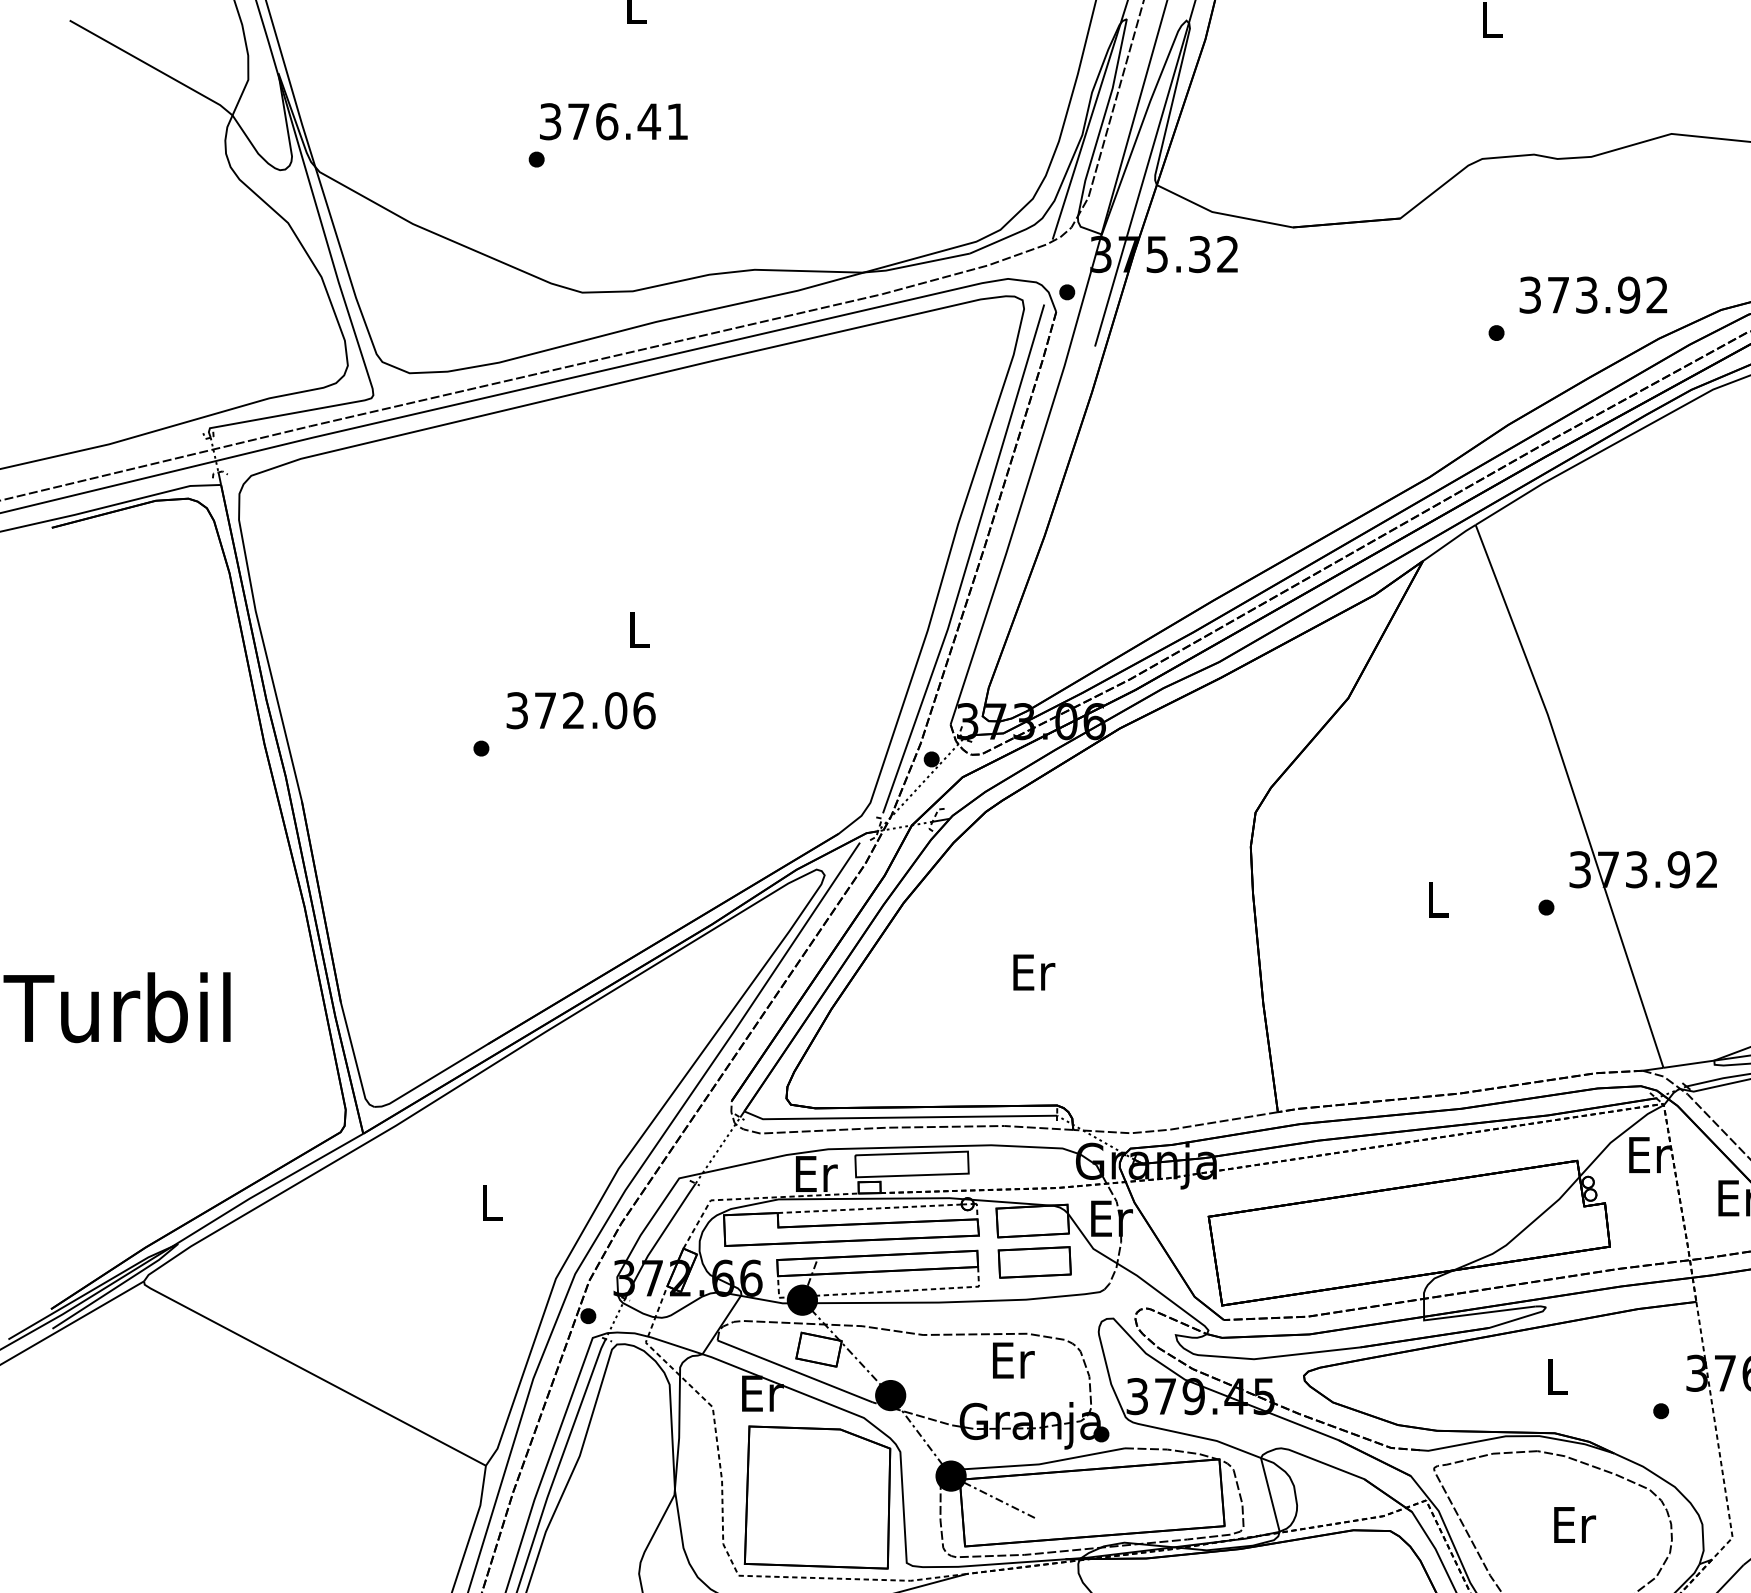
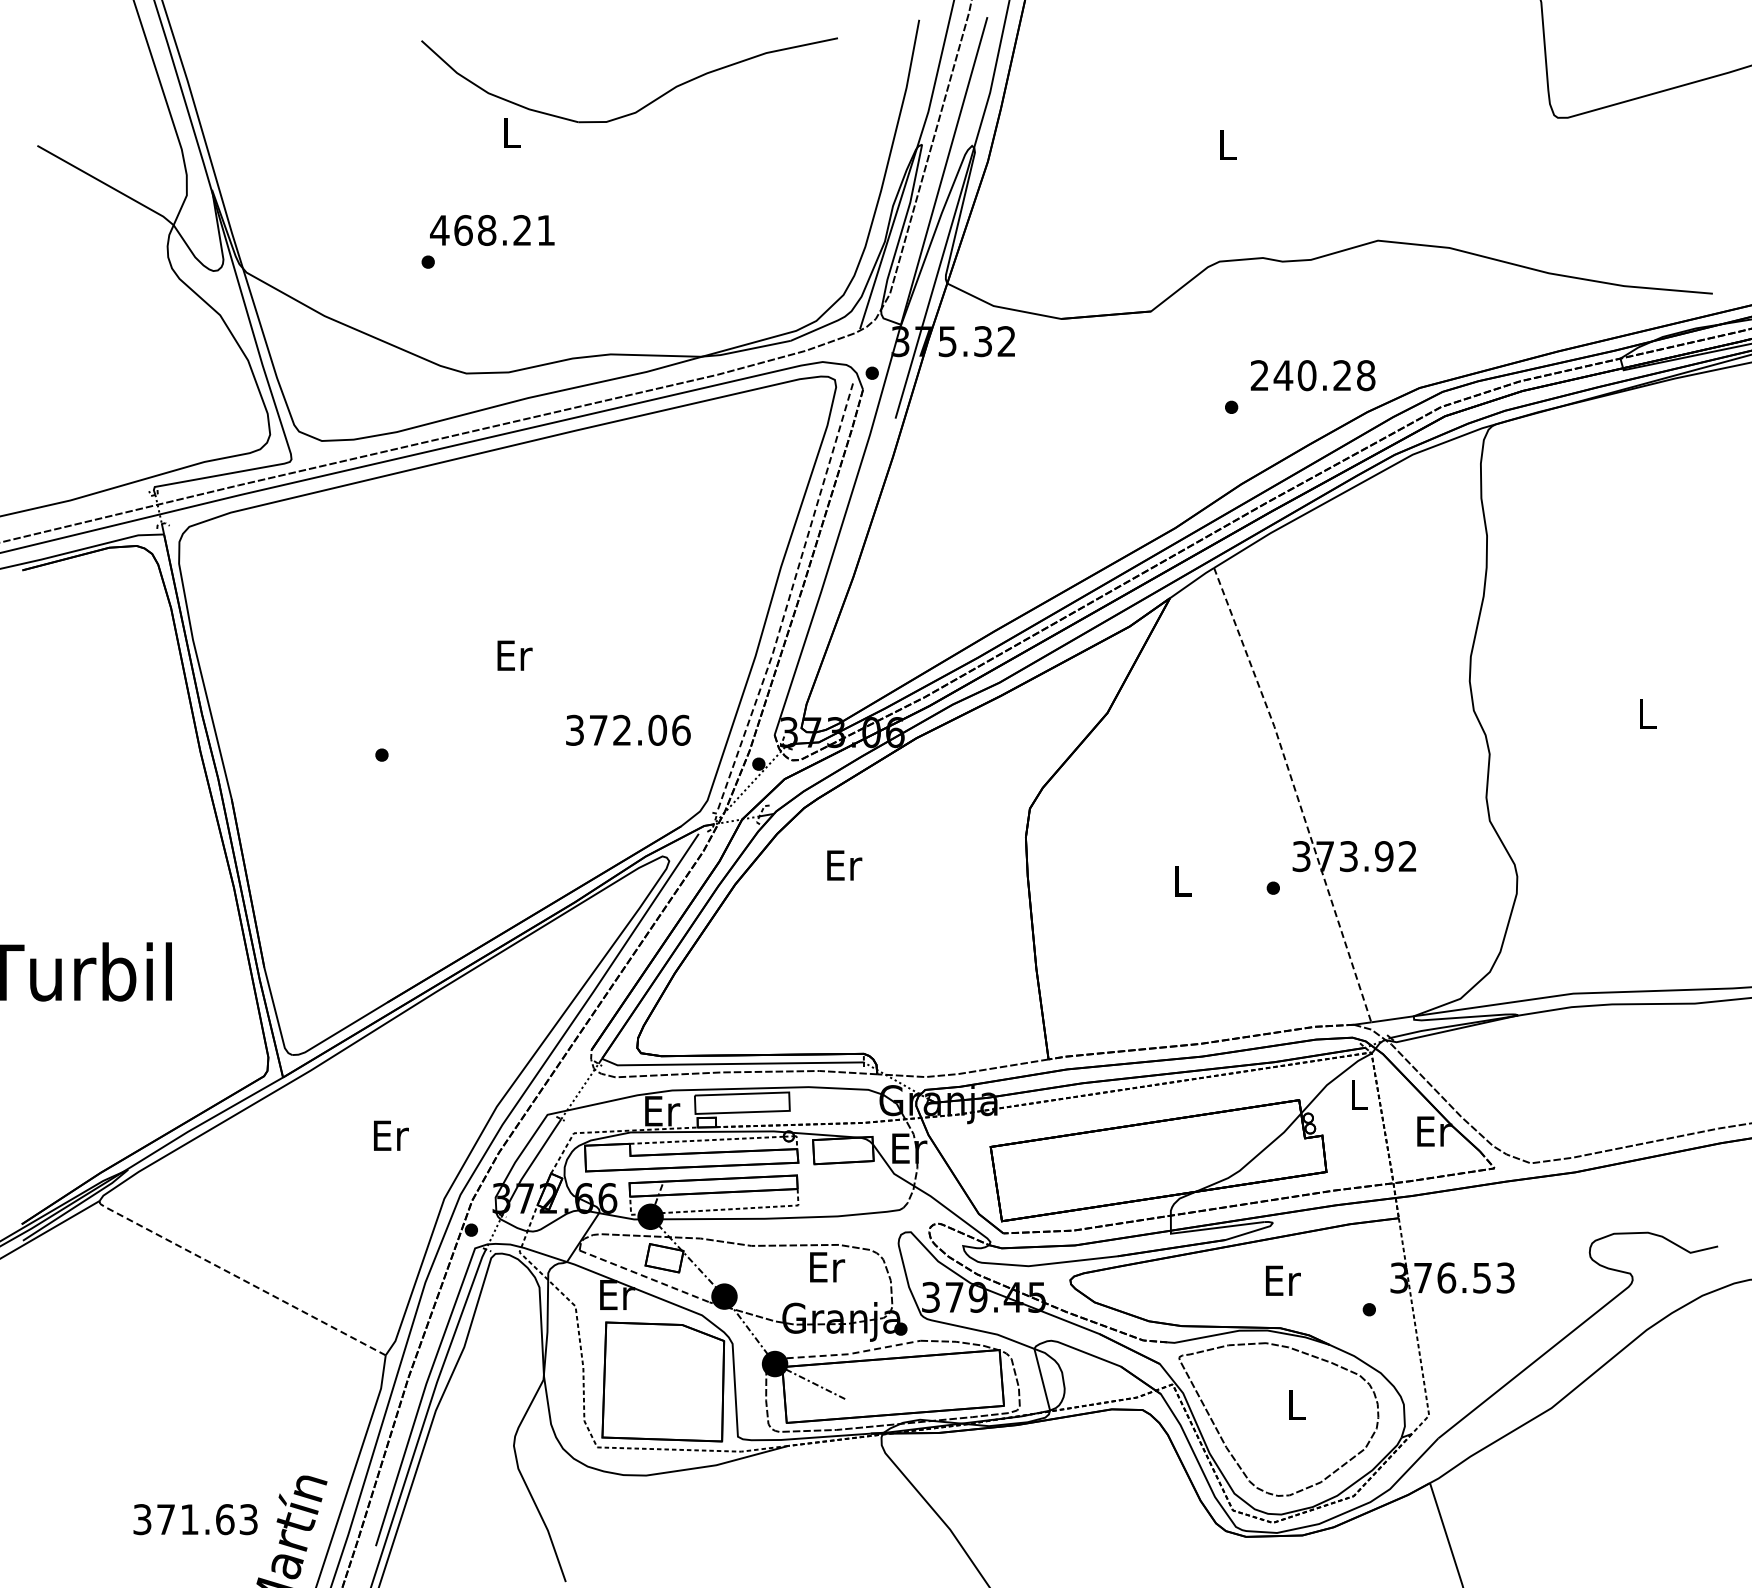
text: (600, 120) -> (481, 229), 376.41 -> 468.21
text: (1593, 295) -> (1312, 375), 373.92 -> 240.28
line: (968, 560) -> (789, 597), solid -> dashed
text: (639, 629) -> (514, 655), L -> Er
text: (581, 709) -> (628, 729), moved
line: (1574, 794) -> (1296, 793), solid -> dashed
text: (1034, 972) -> (844, 865), moved
text: (1649, 1155) -> (1359, 1095), Er -> L
text: (492, 1203) -> (391, 1135), L -> Er
part: (1035, 1261) -> (845, 1184), removed
line: (795, 1371) -> (644, 1276), solid -> dashed
line: (312, 1373) -> (240, 1278), solid -> dashed
text: (1558, 1376) -> (1283, 1280), L -> Er
line: (1038, 1464) -> (848, 1354), solid -> dashed
text: (1574, 1524) -> (1296, 1404), Er -> L

